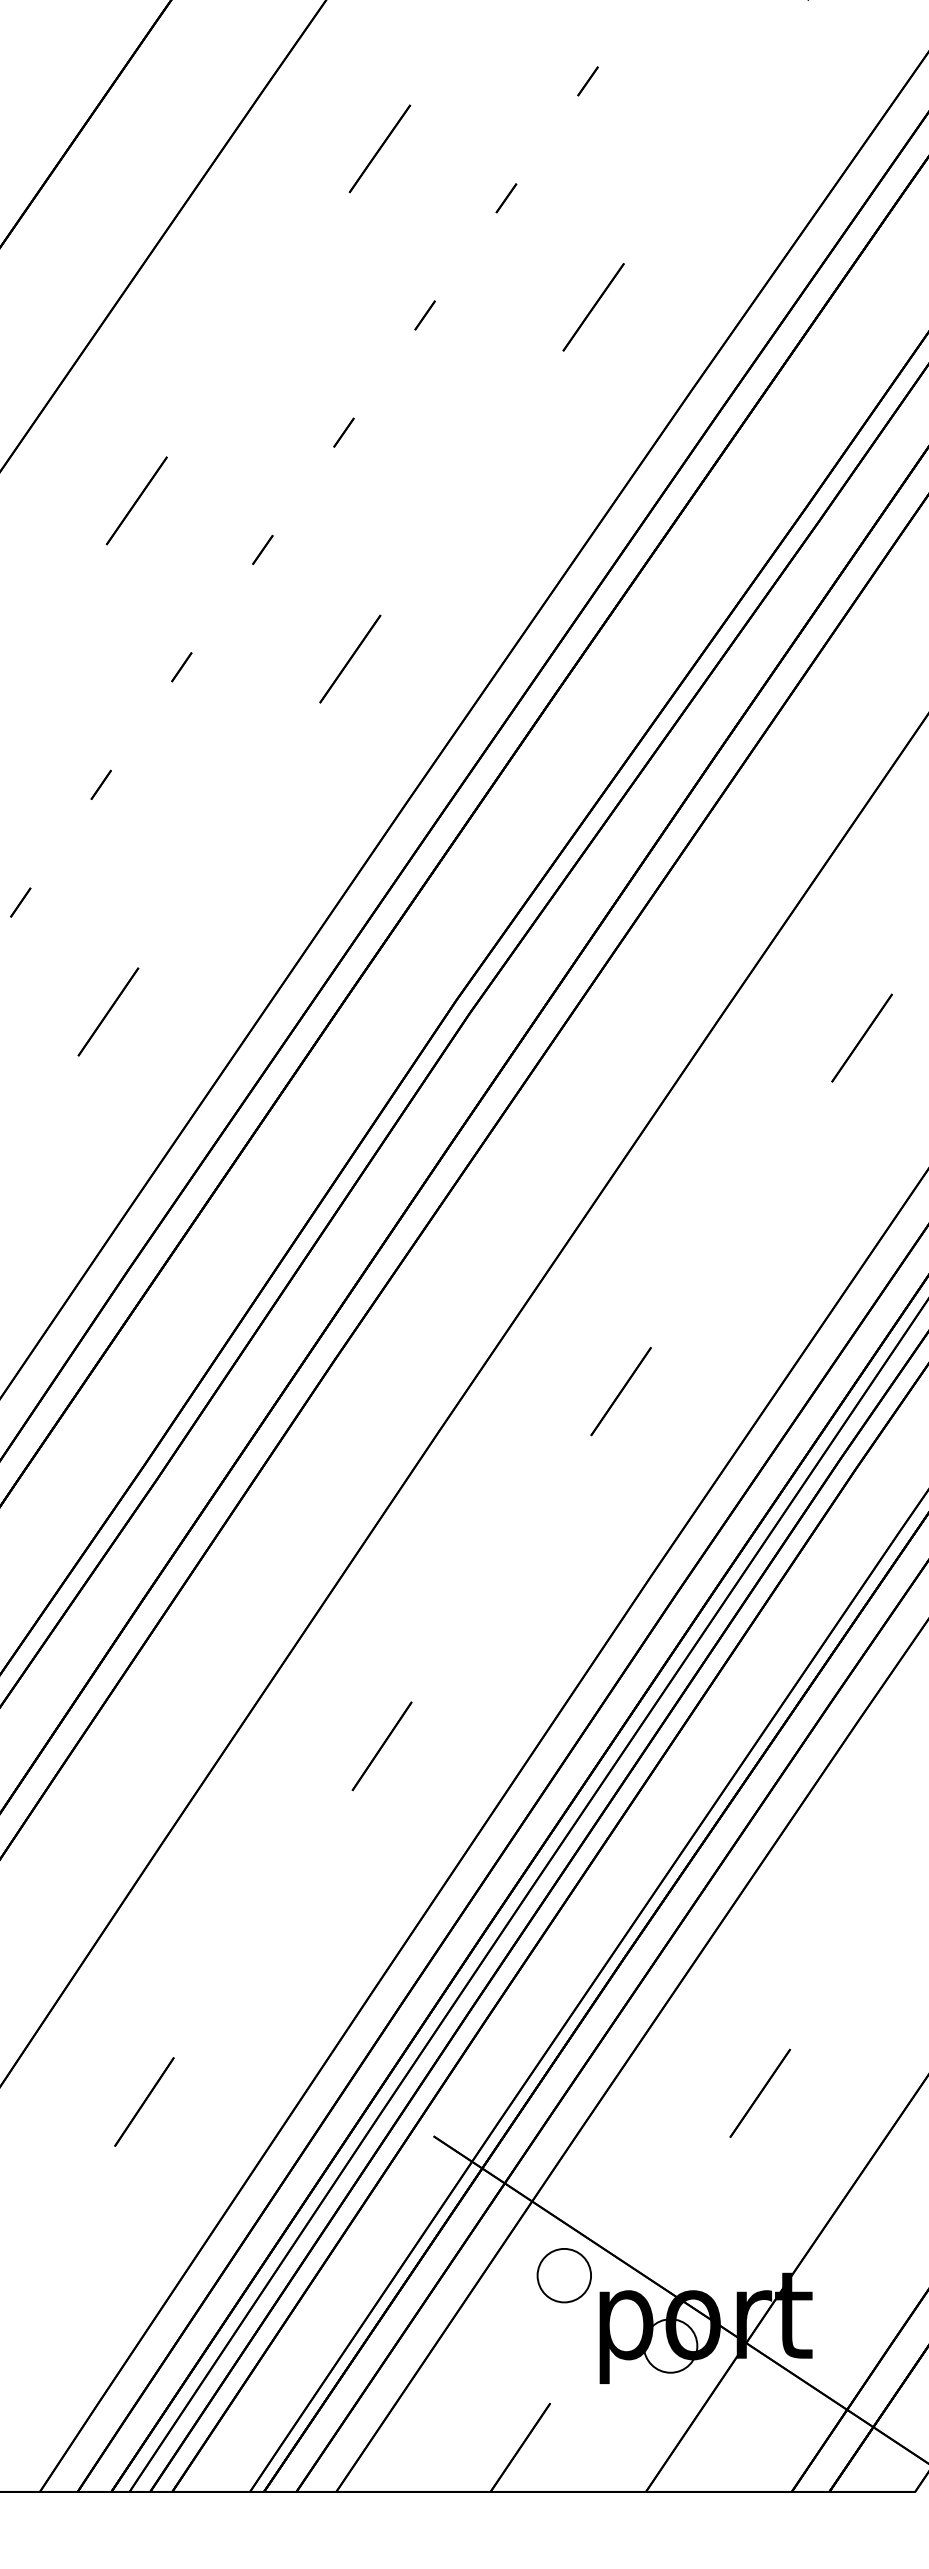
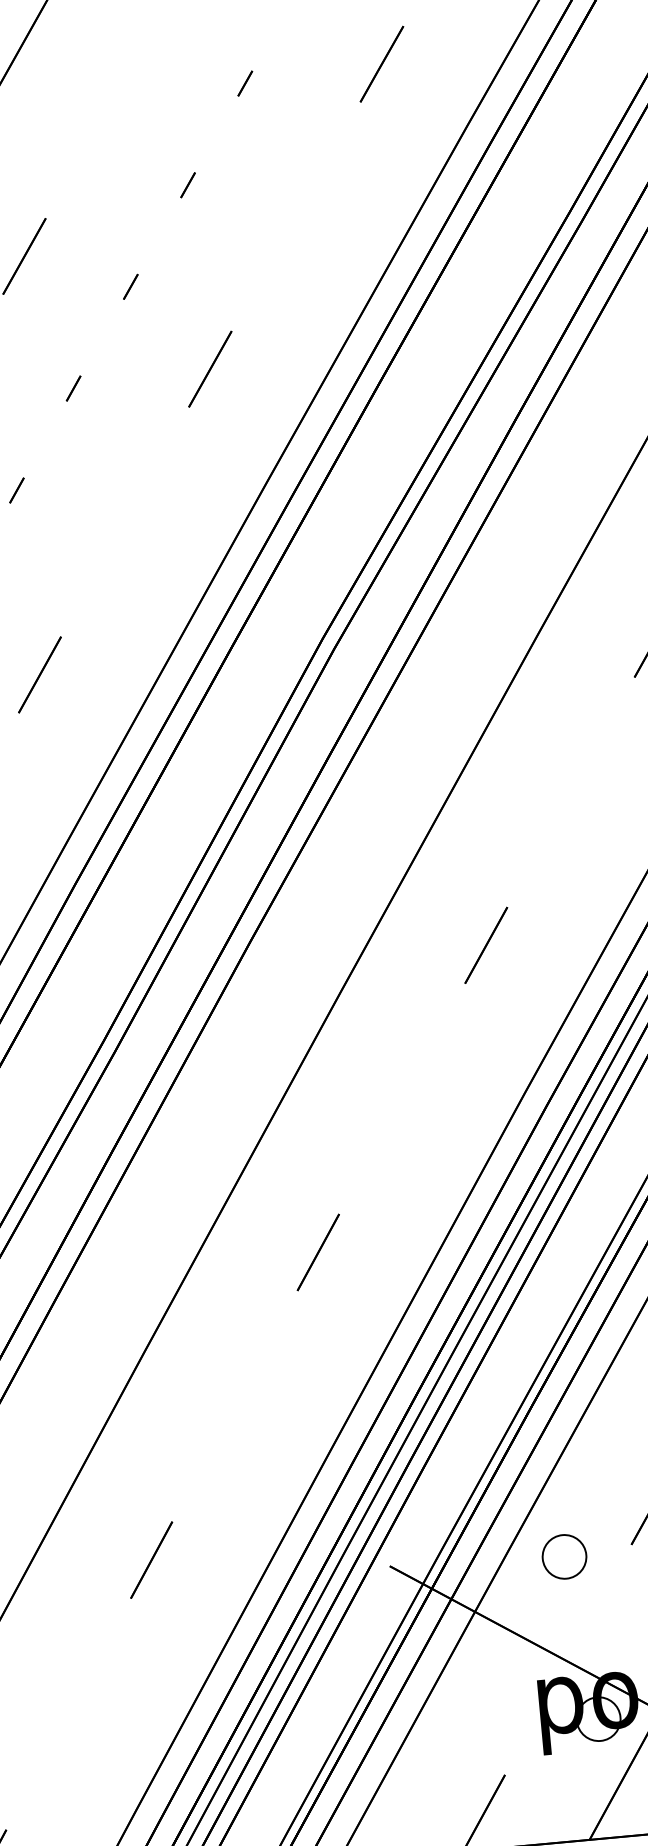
part: (563, 2275) -> (563, 1556), moved

